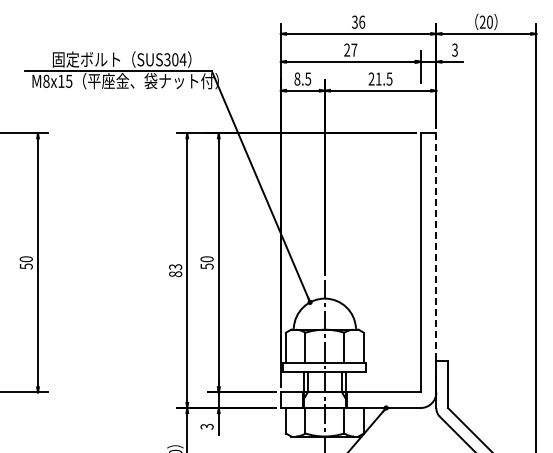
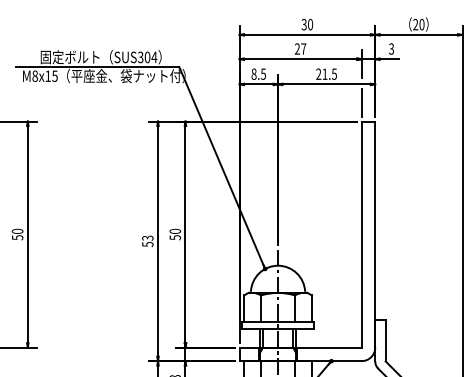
text: (362, 21) -> (310, 24), 36 -> 30
line: (420, 111) -> (361, 102), added
line: (436, 262) -> (375, 234), dashed -> solid
text: (175, 274) -> (147, 244), 83 -> 53

